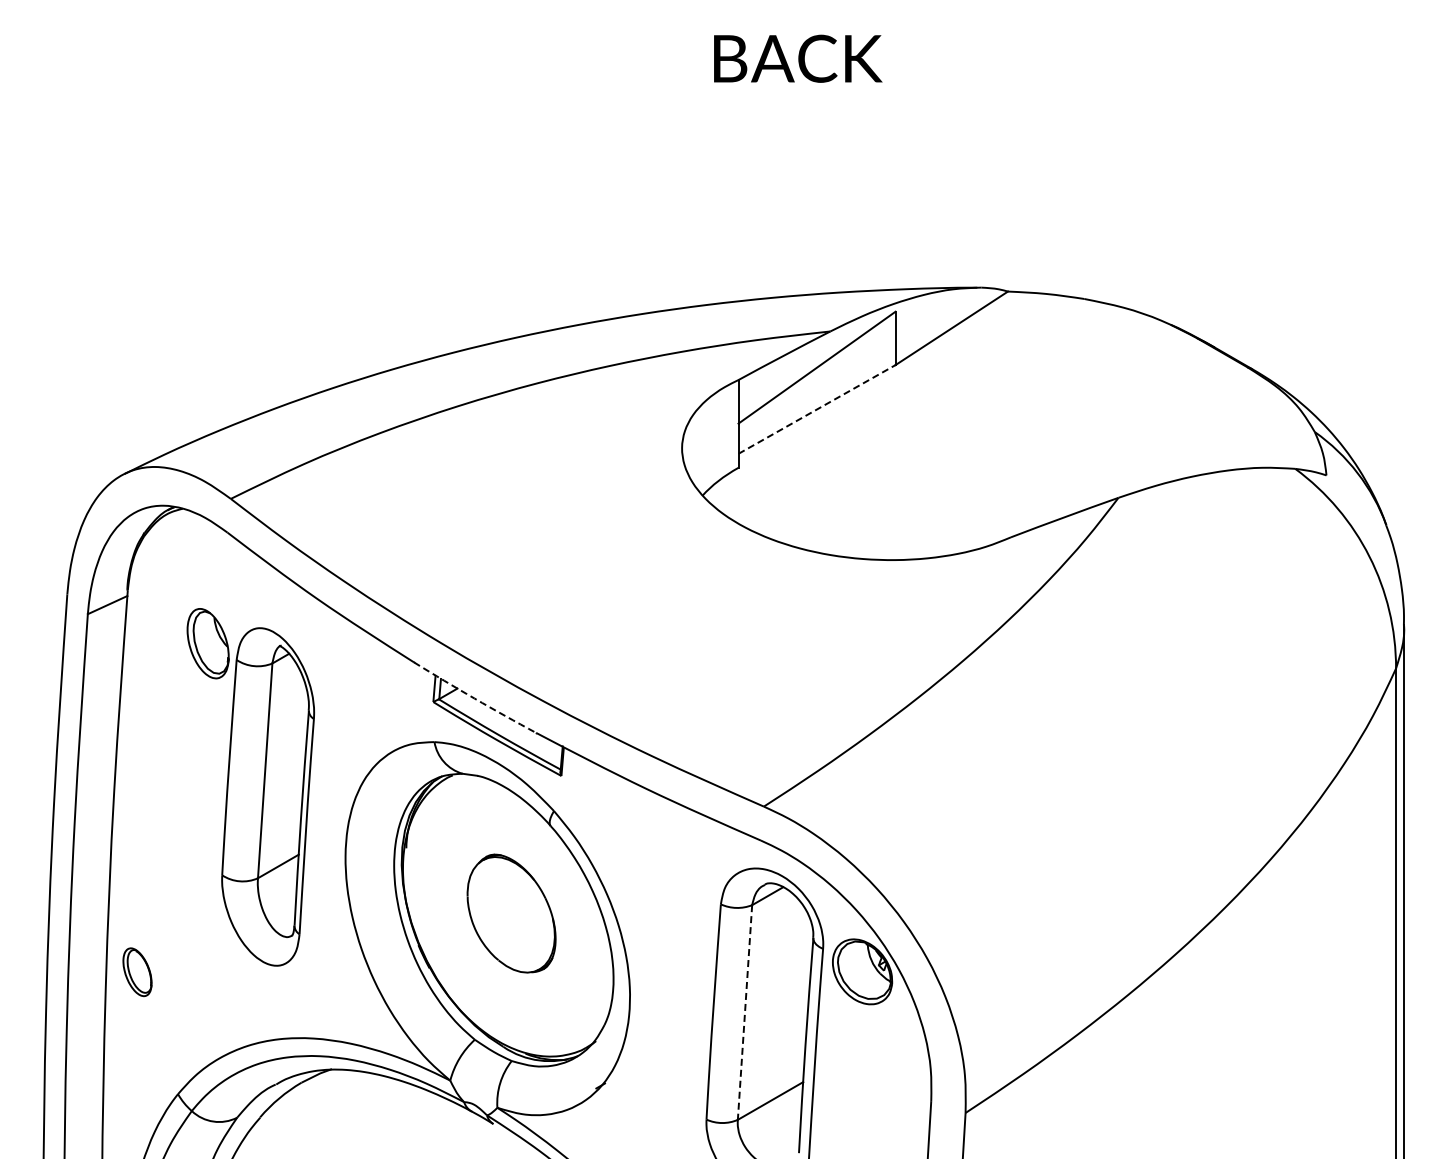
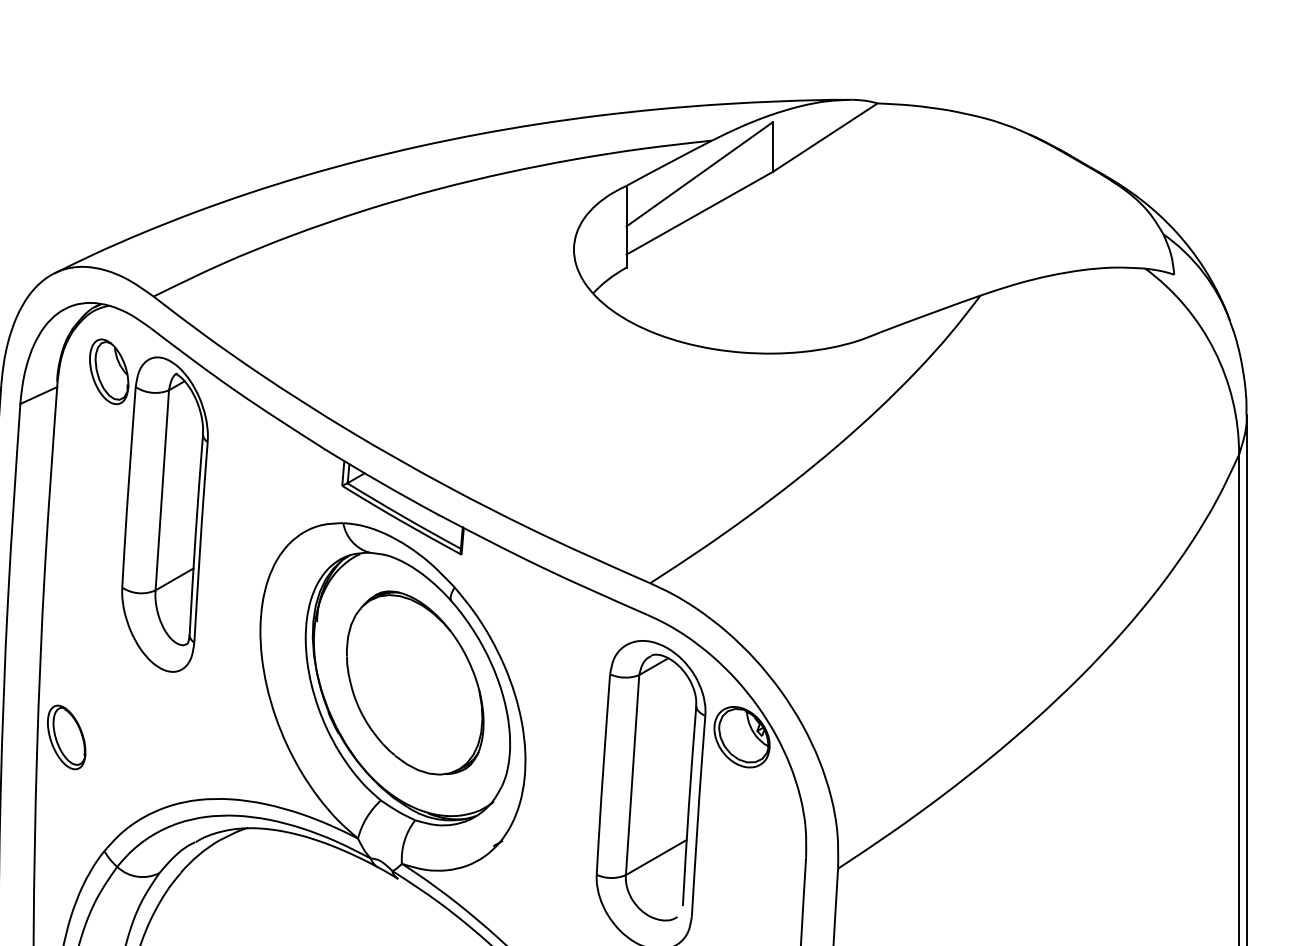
line: (817, 409) -> (700, 213), dashed -> solid
arc: (474, 698) -> (380, 482), dashed -> solid
part: (250, 787) -> (148, 505), moved
part: (511, 913) -> (415, 682), size x1.67
part: (137, 972) -> (66, 737), size x1.43
line: (745, 1012) -> (633, 775), dashed -> solid

